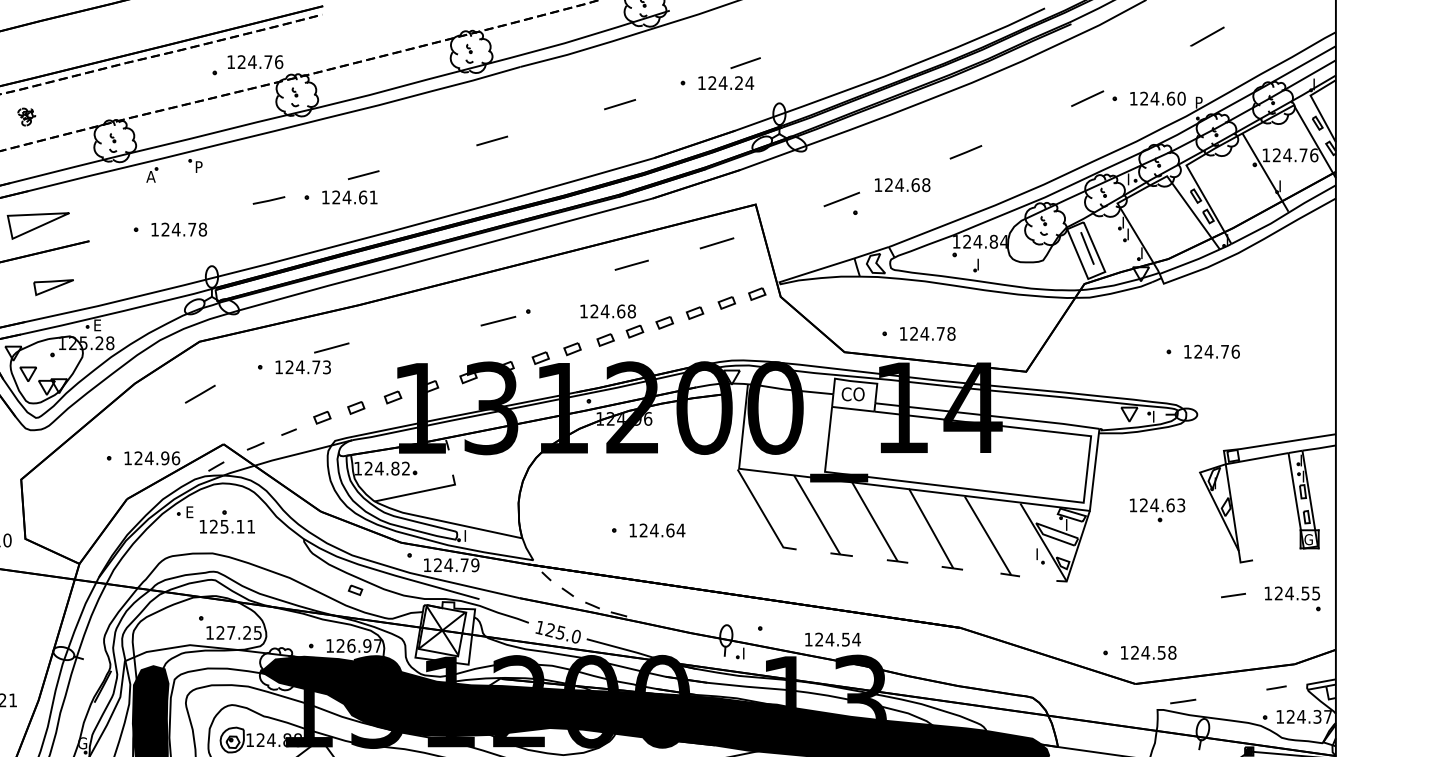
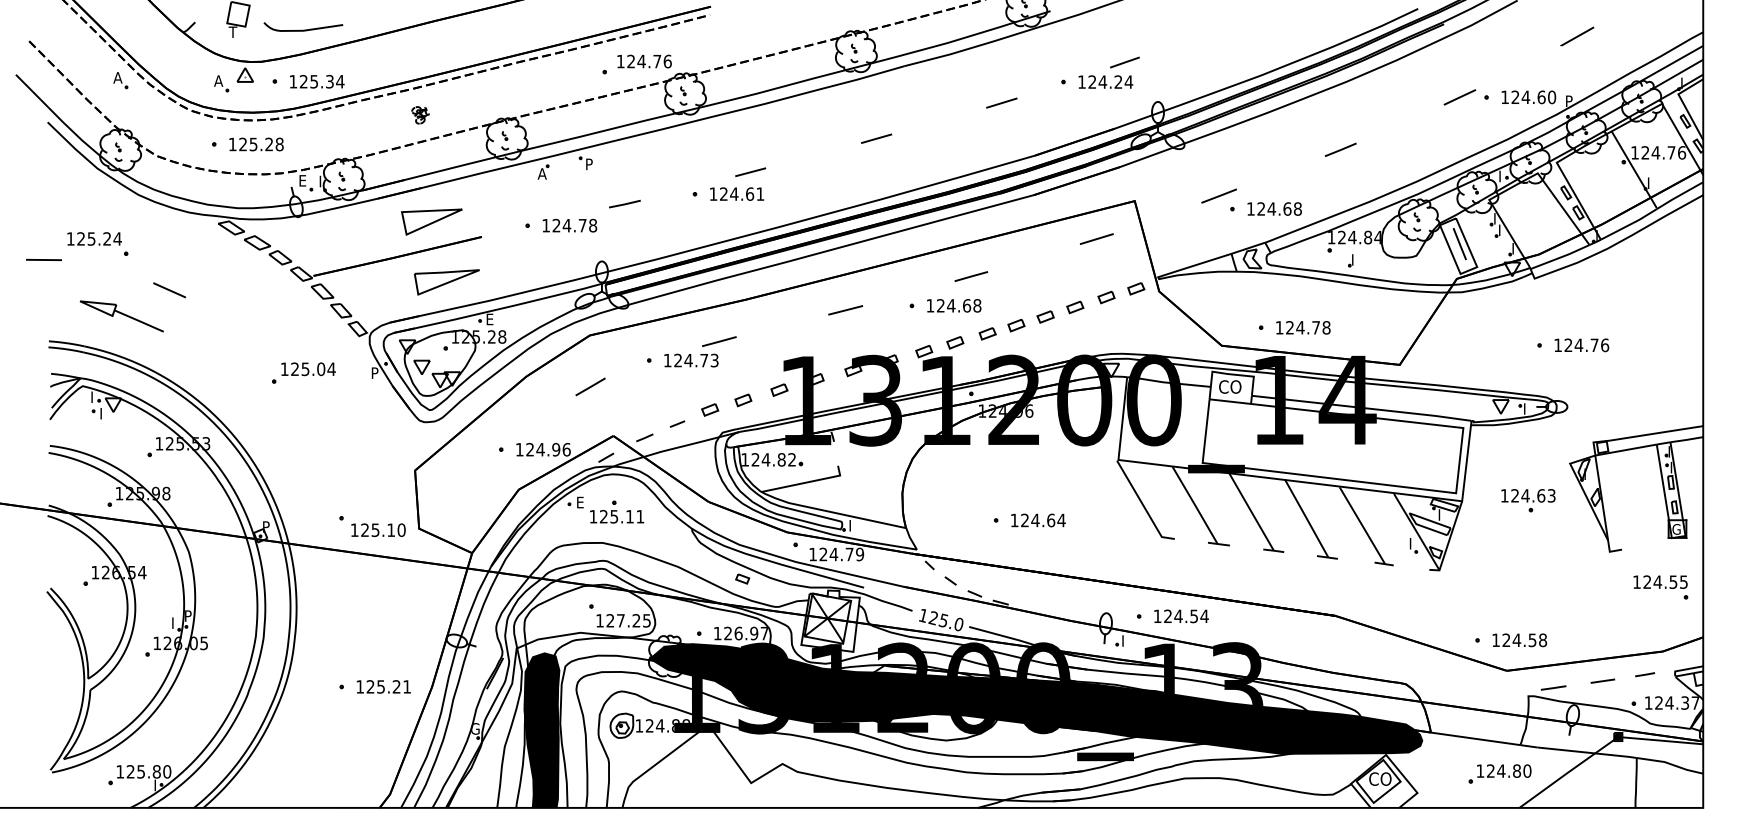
text: (902, 184) -> (1274, 208), moved
line: (268, 199) -> (624, 203), moved
line: (631, 265) -> (971, 276), moved
part: (53, 287) -> (446, 282), size x1.67
text: (608, 311) -> (954, 305), moved
line: (498, 321) -> (845, 310), moved
line: (1233, 594) -> (1602, 680), moved
text: (833, 639) -> (1181, 616), moved

